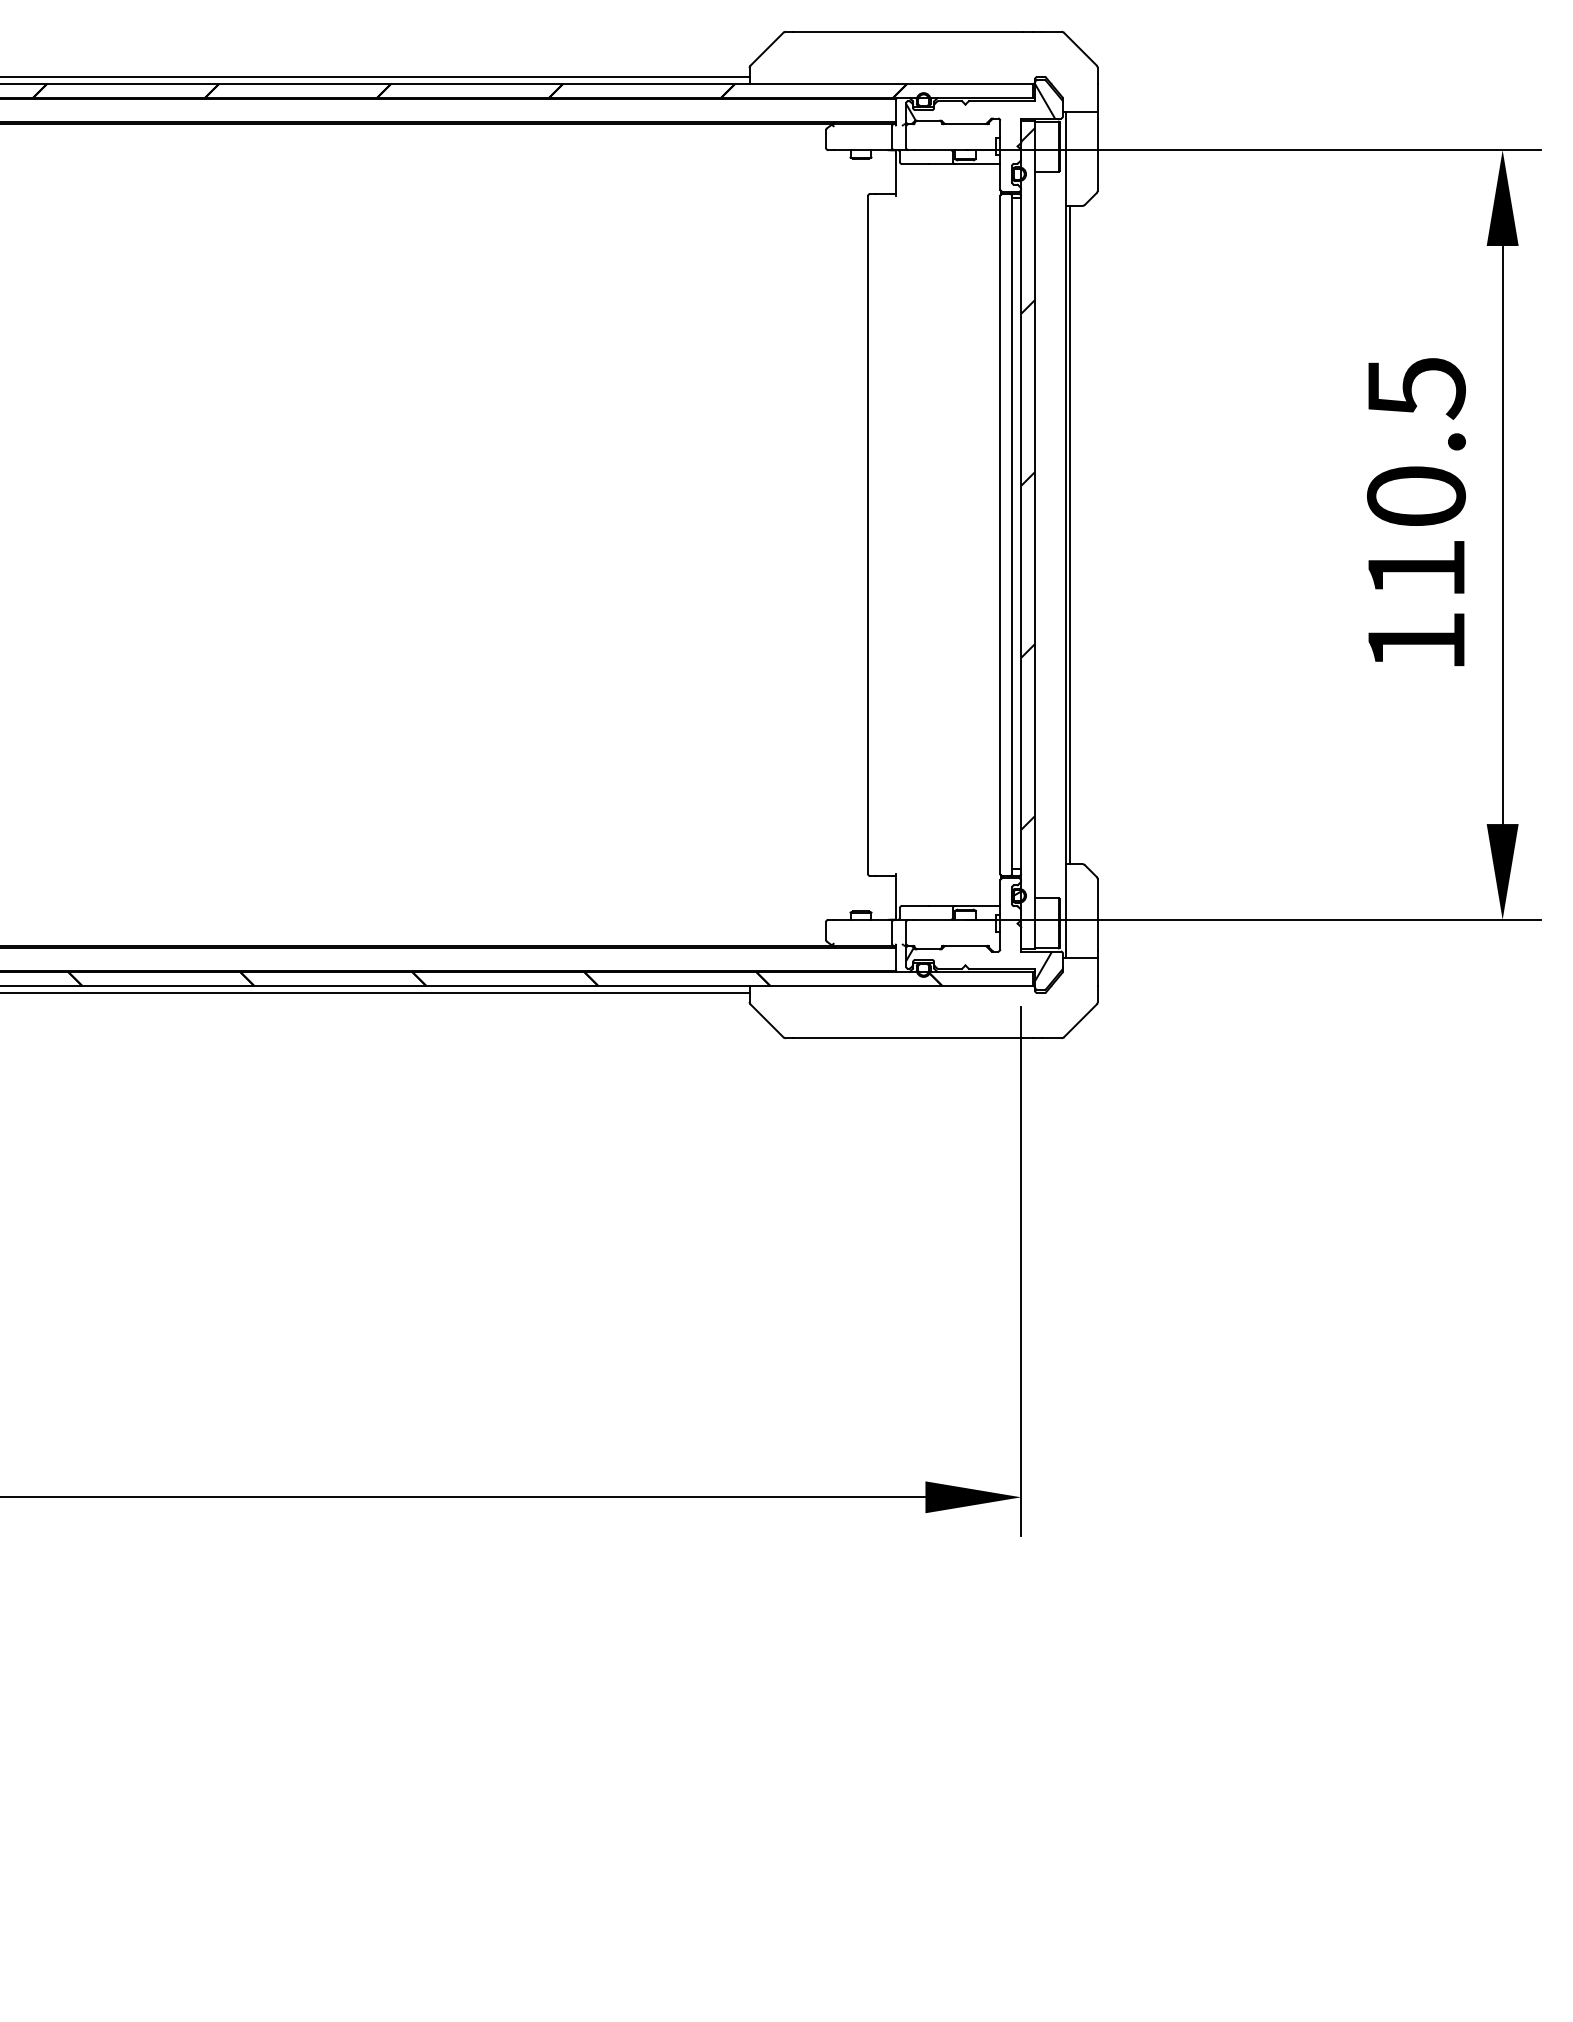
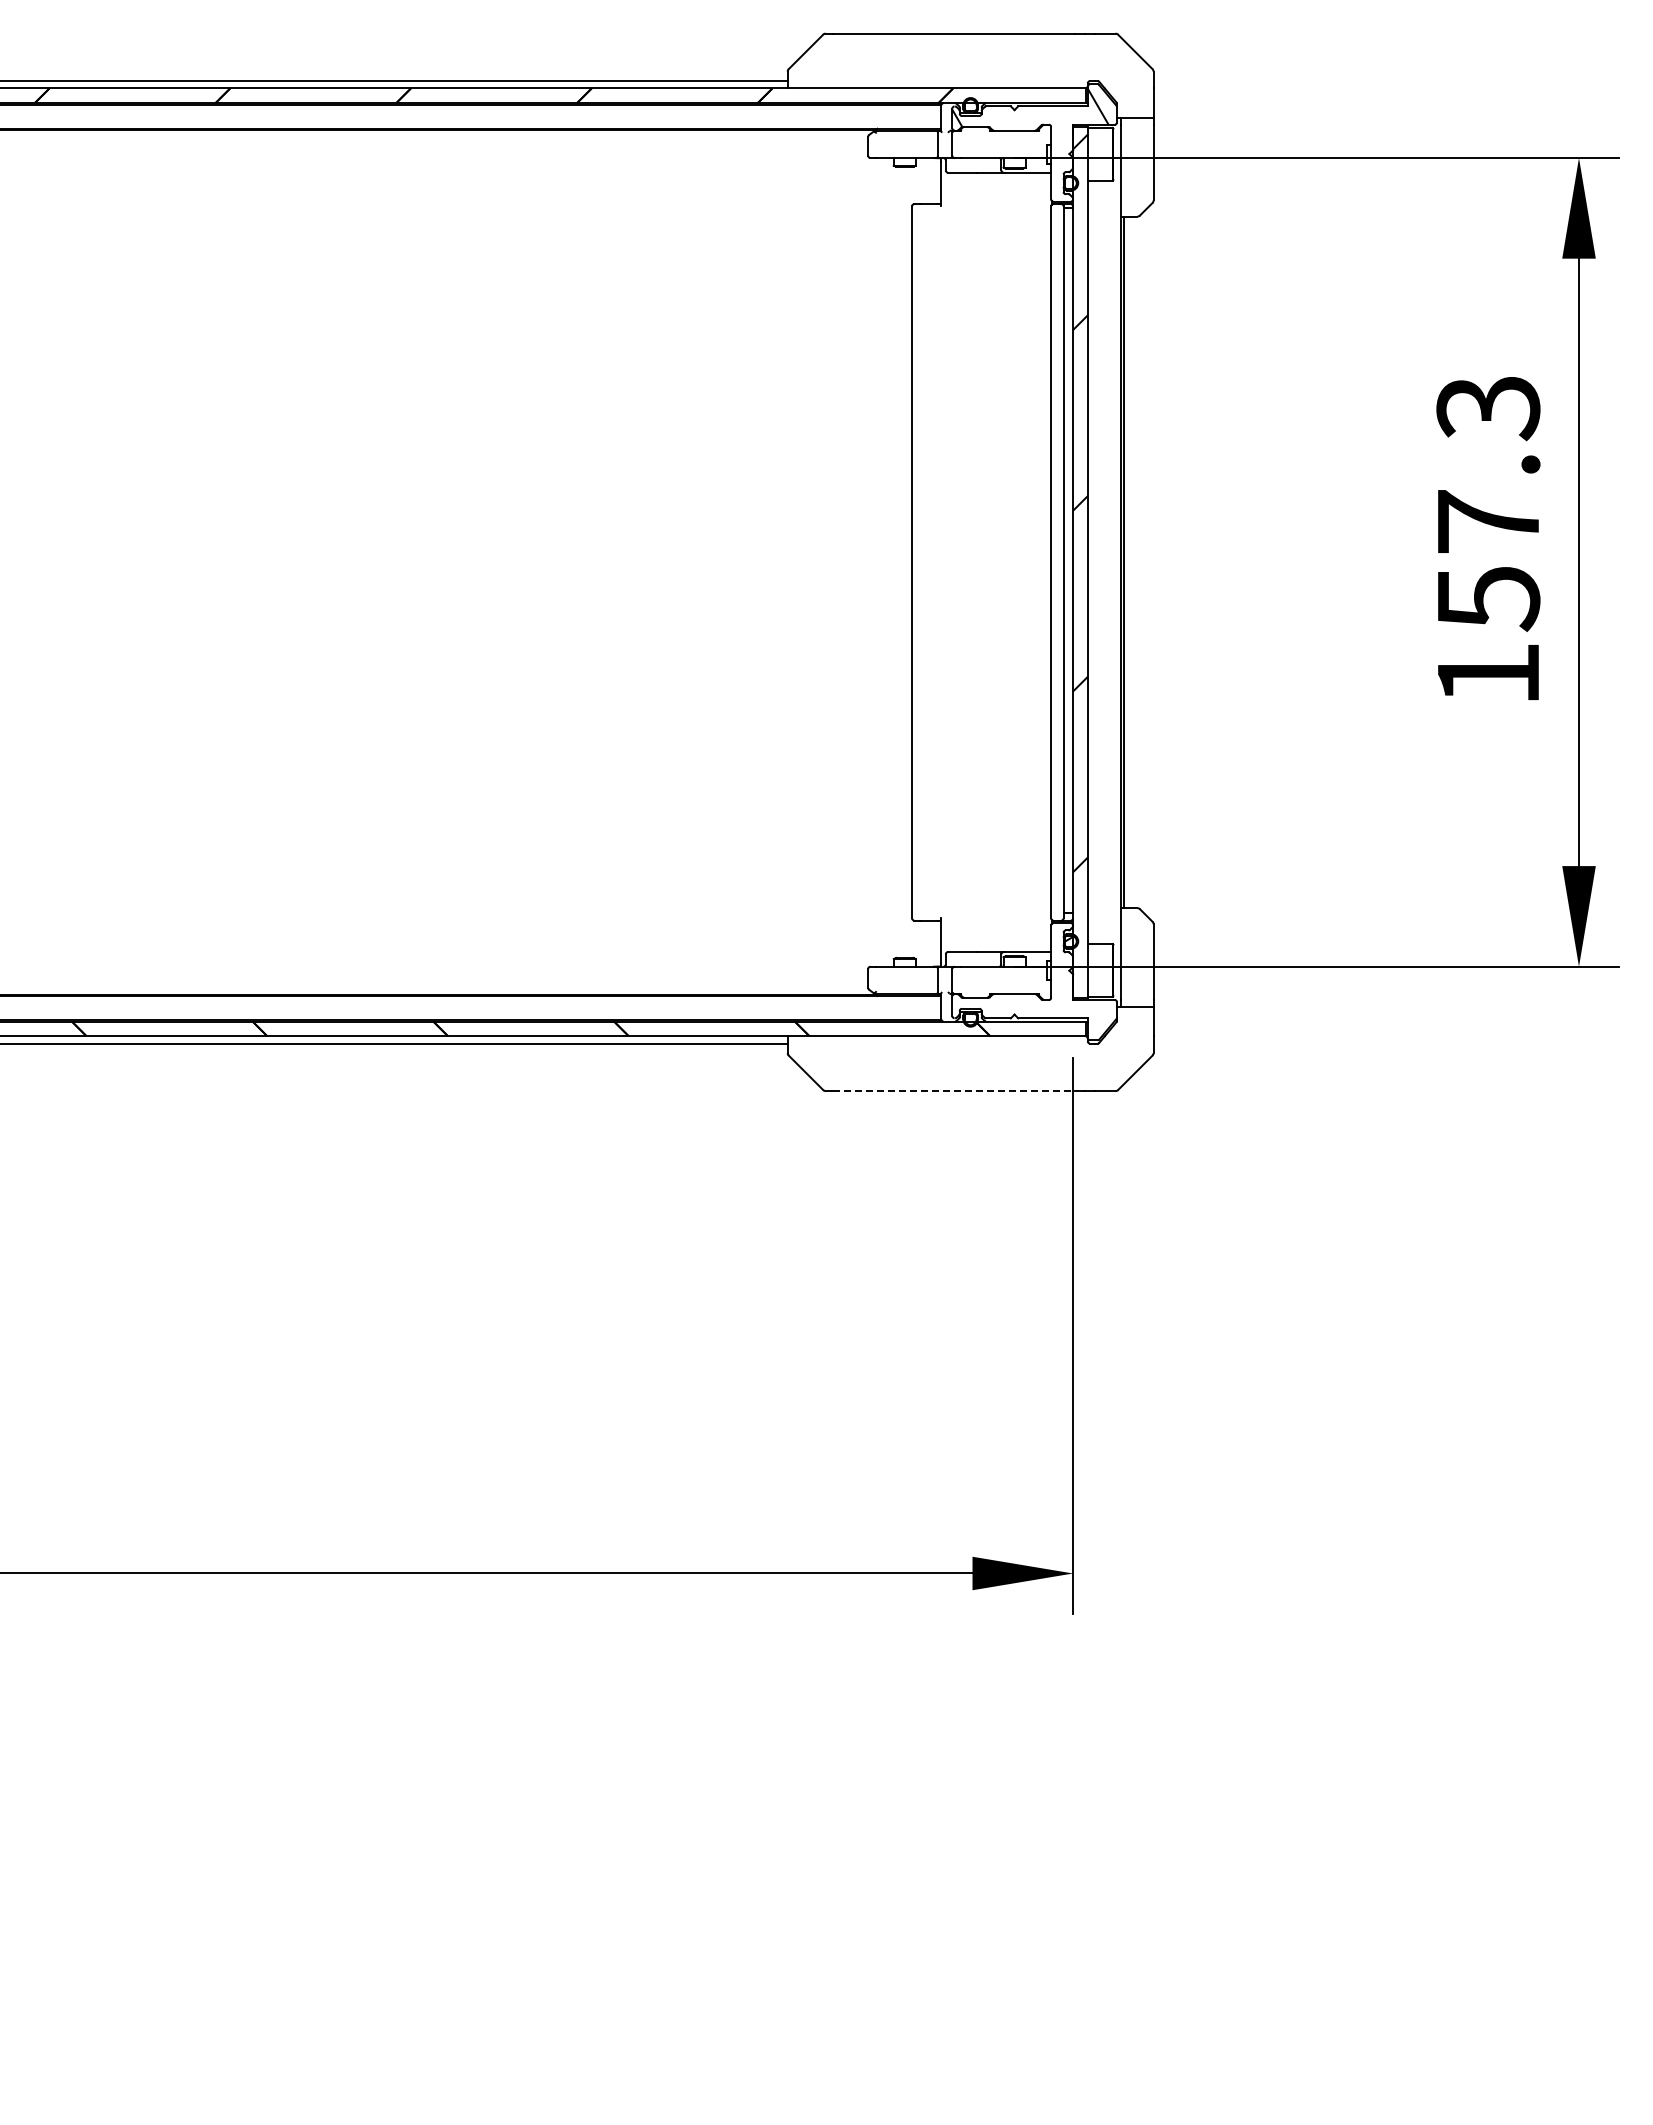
text: (1416, 478) -> (1488, 503), 110.5 -> 157.3
hatch: (978, 964) -> (1028, 1013), removed
line: (907, 1038) -> (953, 1091), solid -> dashed

